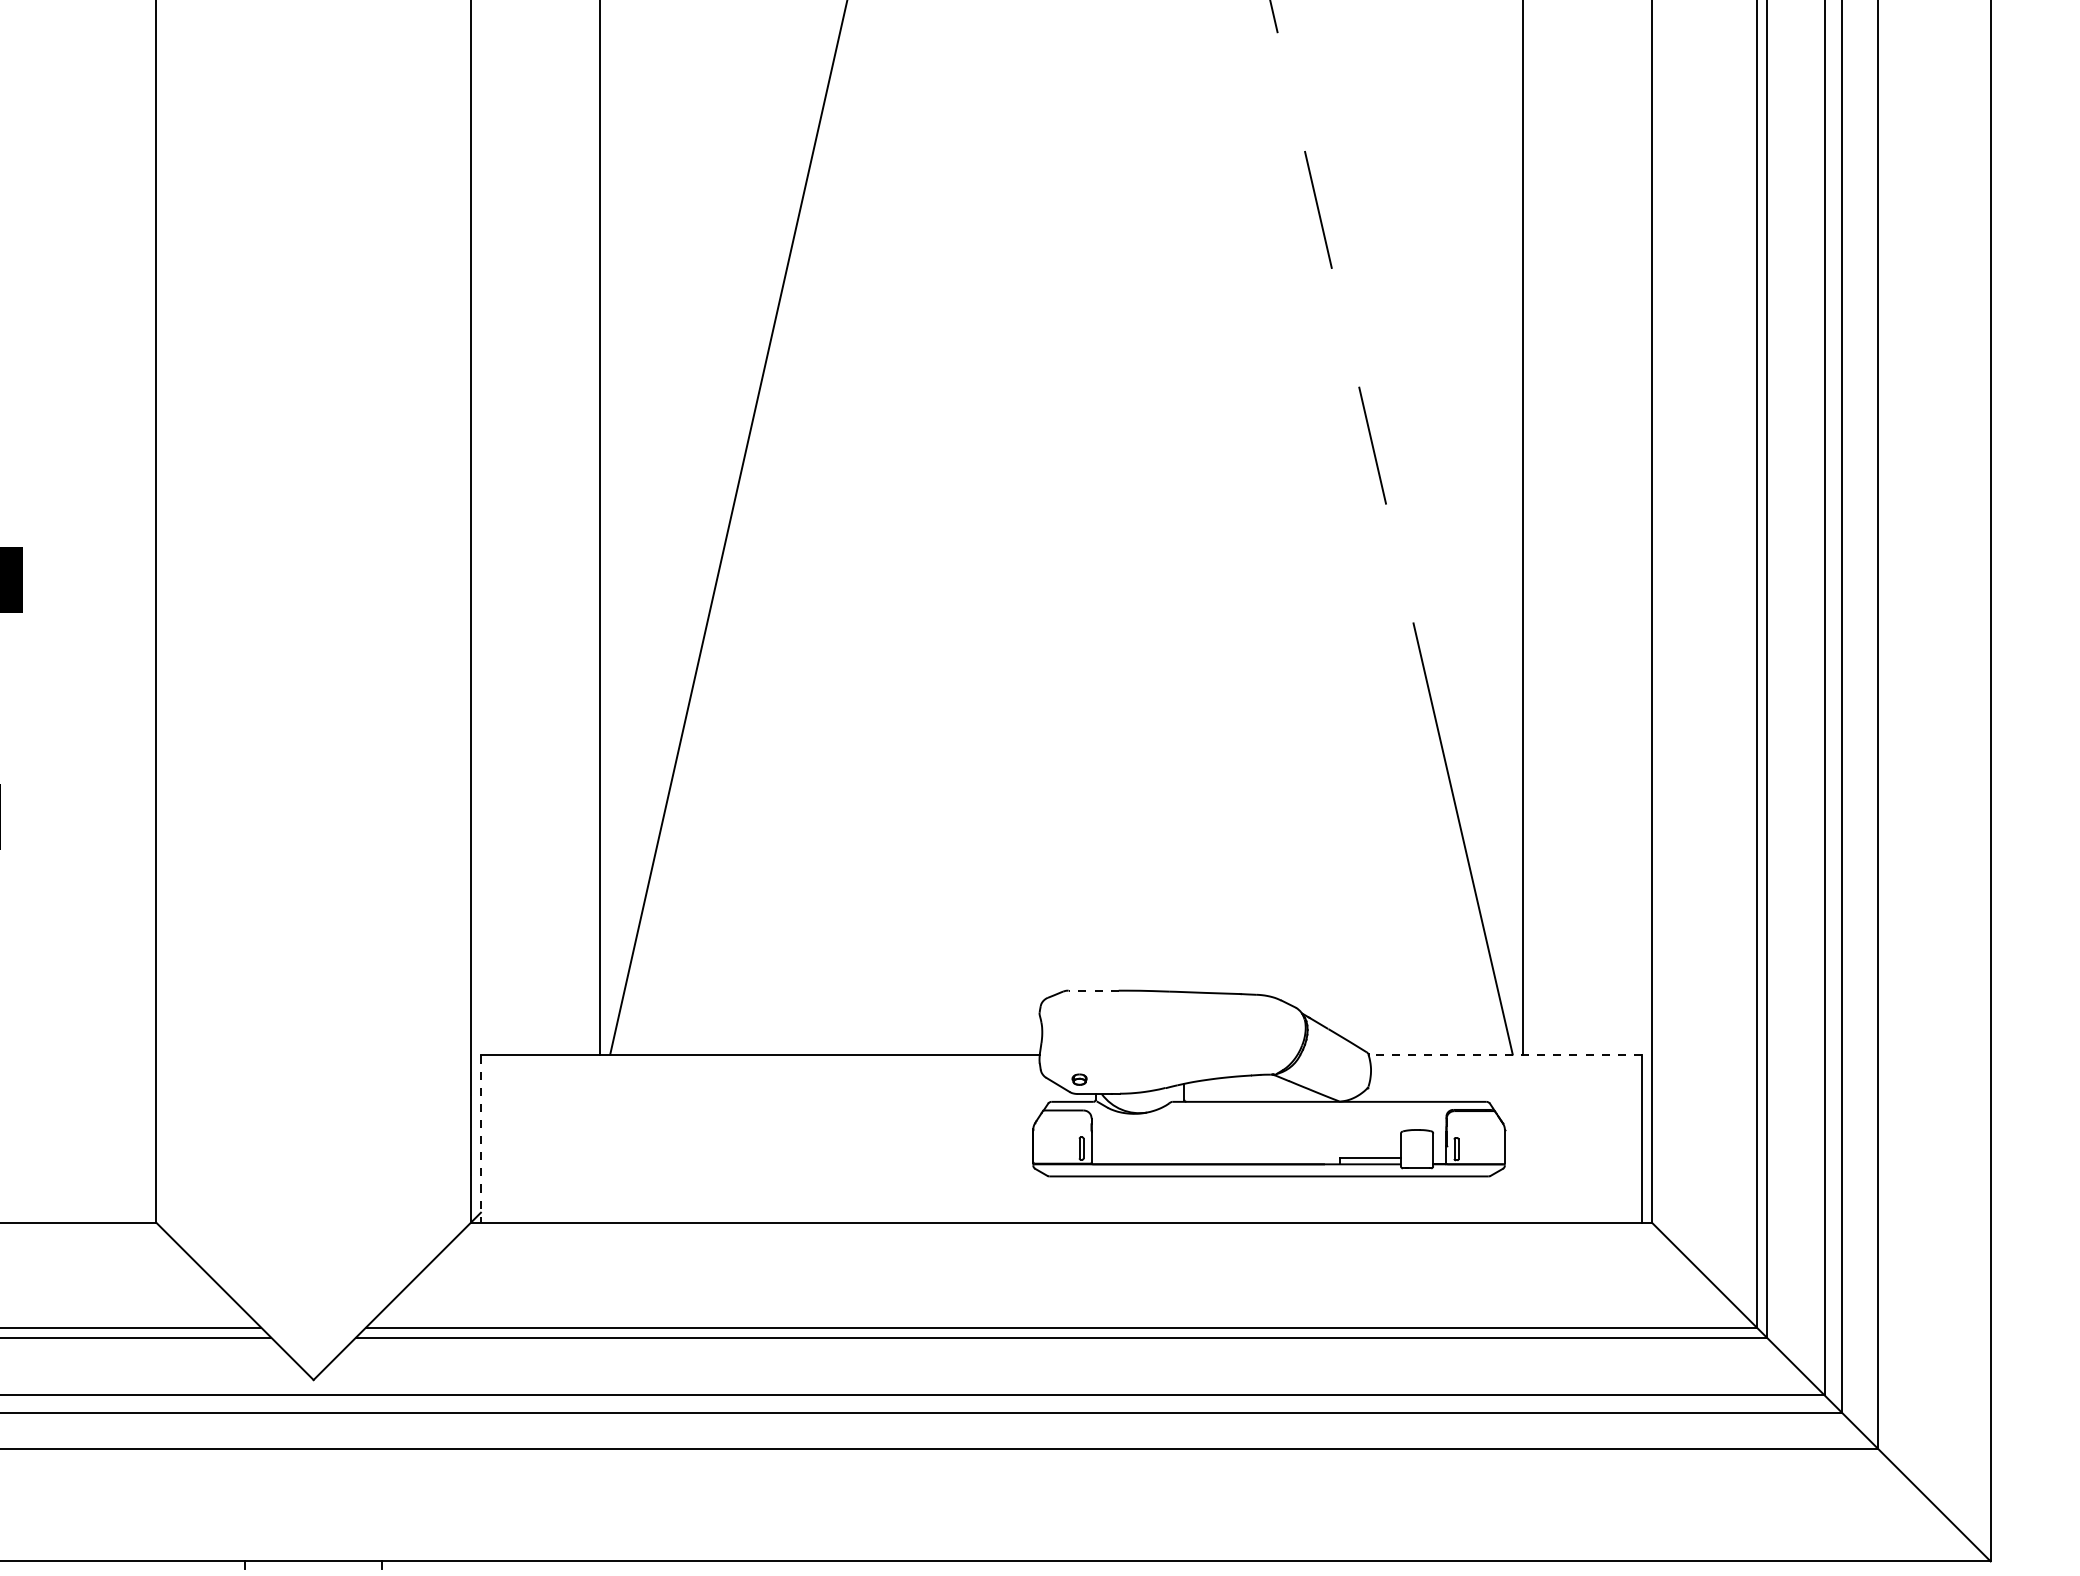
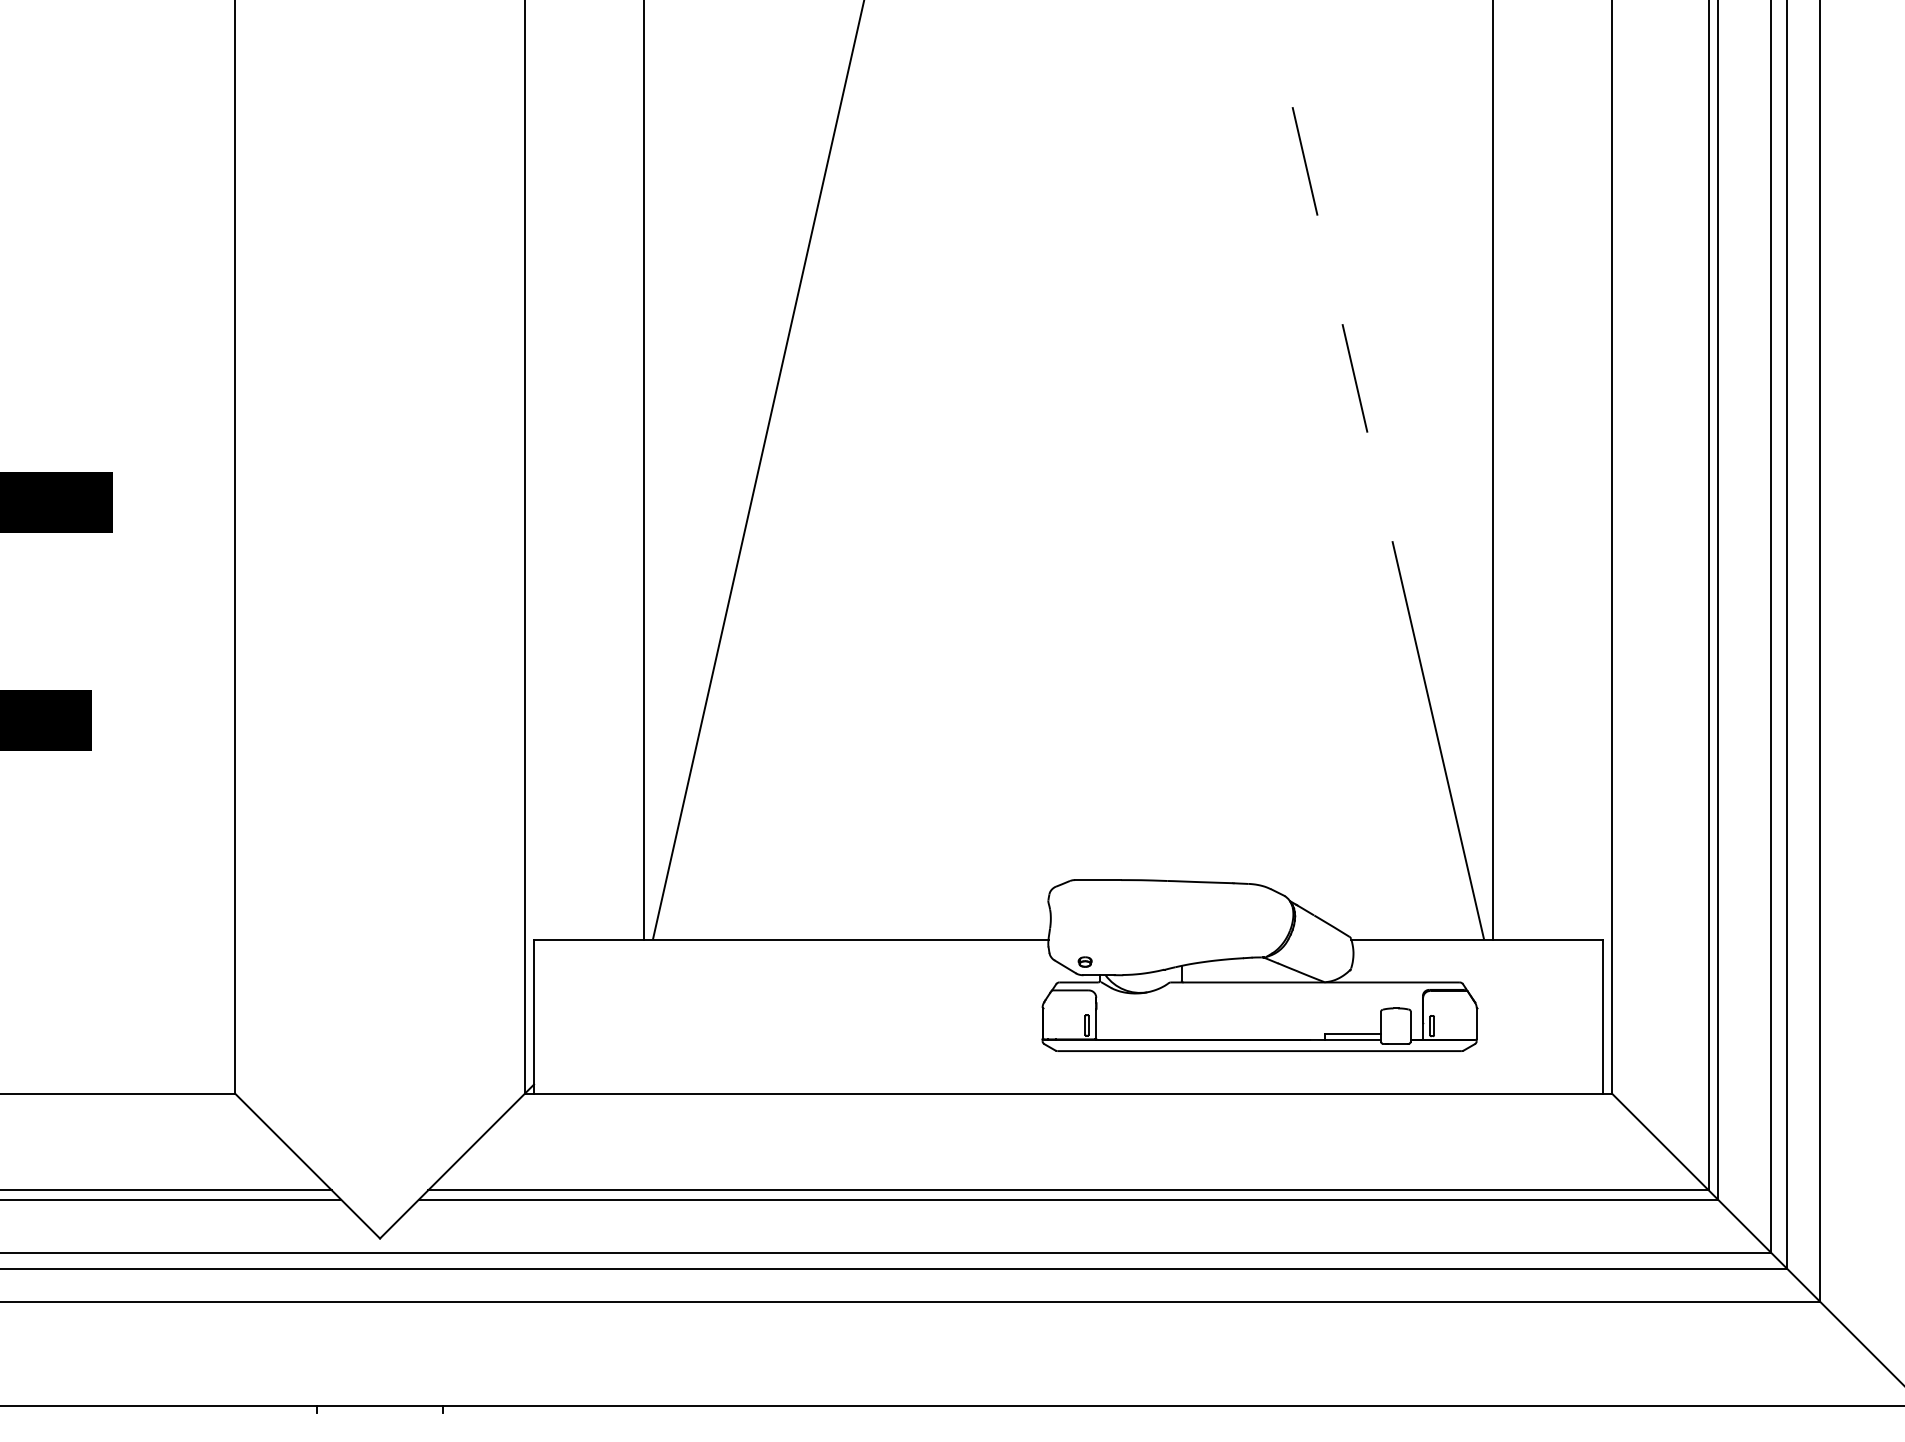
line: (1093, 990) -> (1098, 879), dashed -> solid
line: (1505, 1055) -> (1477, 939), dashed -> solid
line: (480, 1139) -> (533, 1017), dashed -> solid

